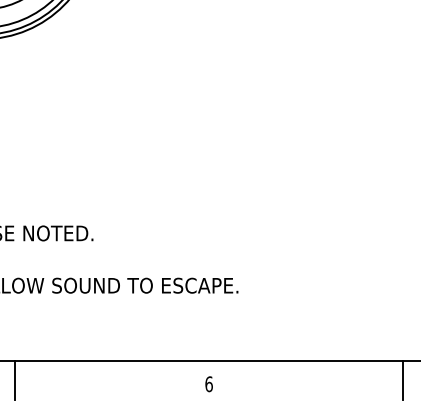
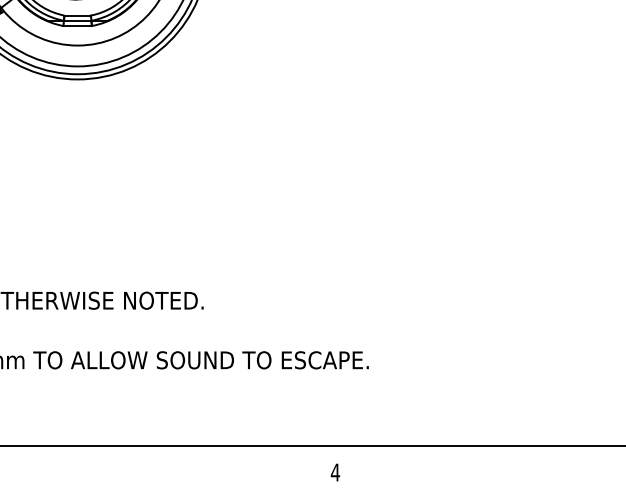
line: (15, 380) -> (114, 468), removed
line: (403, 380) -> (556, 468), removed
text: (209, 384) -> (335, 472), 6 -> 4

